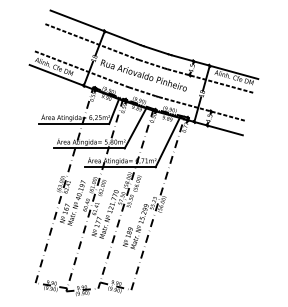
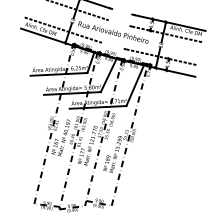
line: (155, 50) -> (121, 12), removed
line: (151, 63) -> (119, 22), removed
line: (142, 91) -> (112, 45), removed

